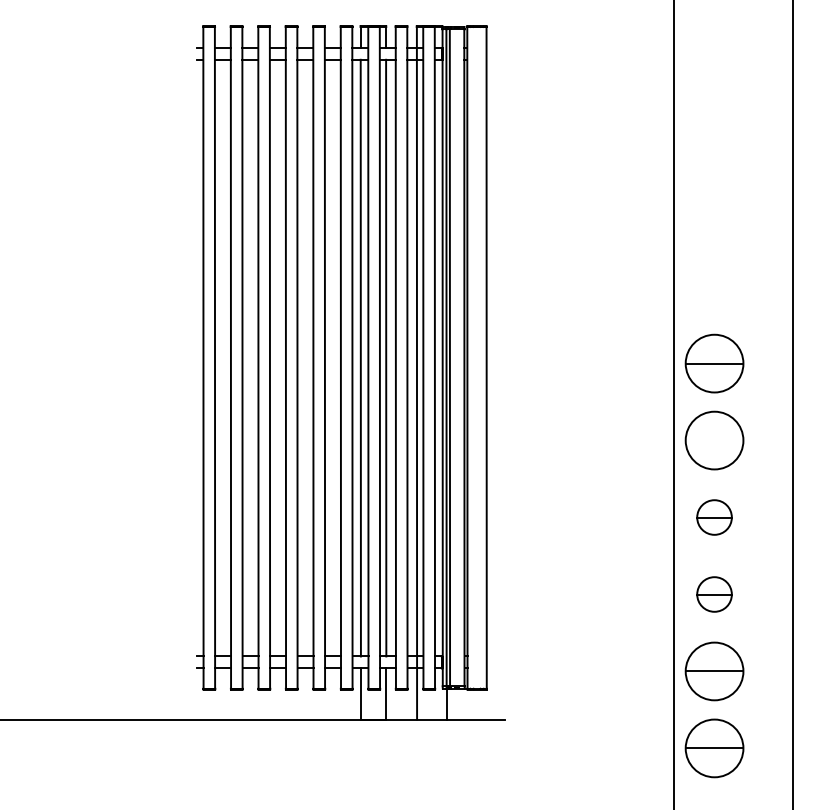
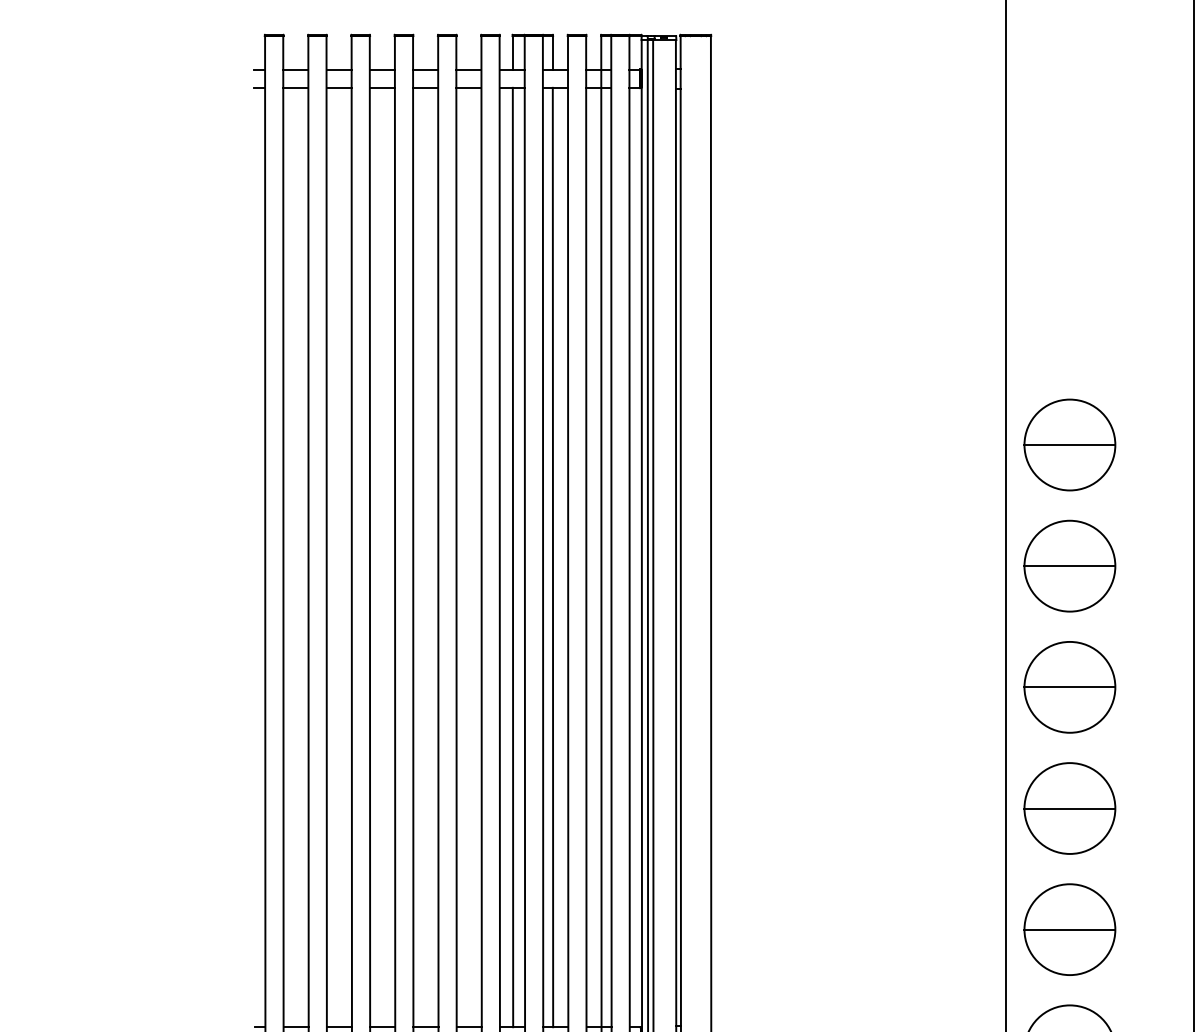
part: (714, 286) -> (1069, 444), added
line: (714, 440) -> (1069, 687), added
part: (714, 517) -> (1069, 808), size x1.67
part: (714, 594) -> (1069, 929), size x1.67

